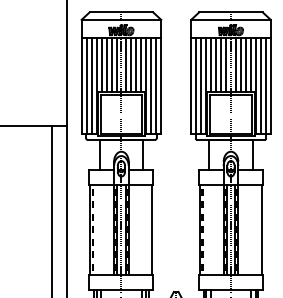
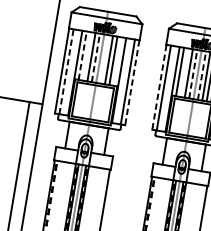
line: (101, 64) -> (82, 55), solid -> dashed
line: (106, 64) -> (87, 55), removed
line: (116, 64) -> (95, 57), solid -> dashed
line: (126, 64) -> (104, 58), removed
line: (141, 64) -> (118, 61), removed
line: (216, 64) -> (184, 72), removed
line: (226, 64) -> (193, 73), solid -> dashed
line: (235, 64) -> (201, 74), solid -> dashed
line: (86, 85) -> (66, 71), solid -> dashed
line: (91, 85) -> (70, 72), removed
line: (151, 85) -> (123, 81), removed
line: (160, 85) -> (131, 82), solid -> dashed
line: (191, 85) -> (159, 87), solid -> dashed
line: (201, 85) -> (168, 88), removed

